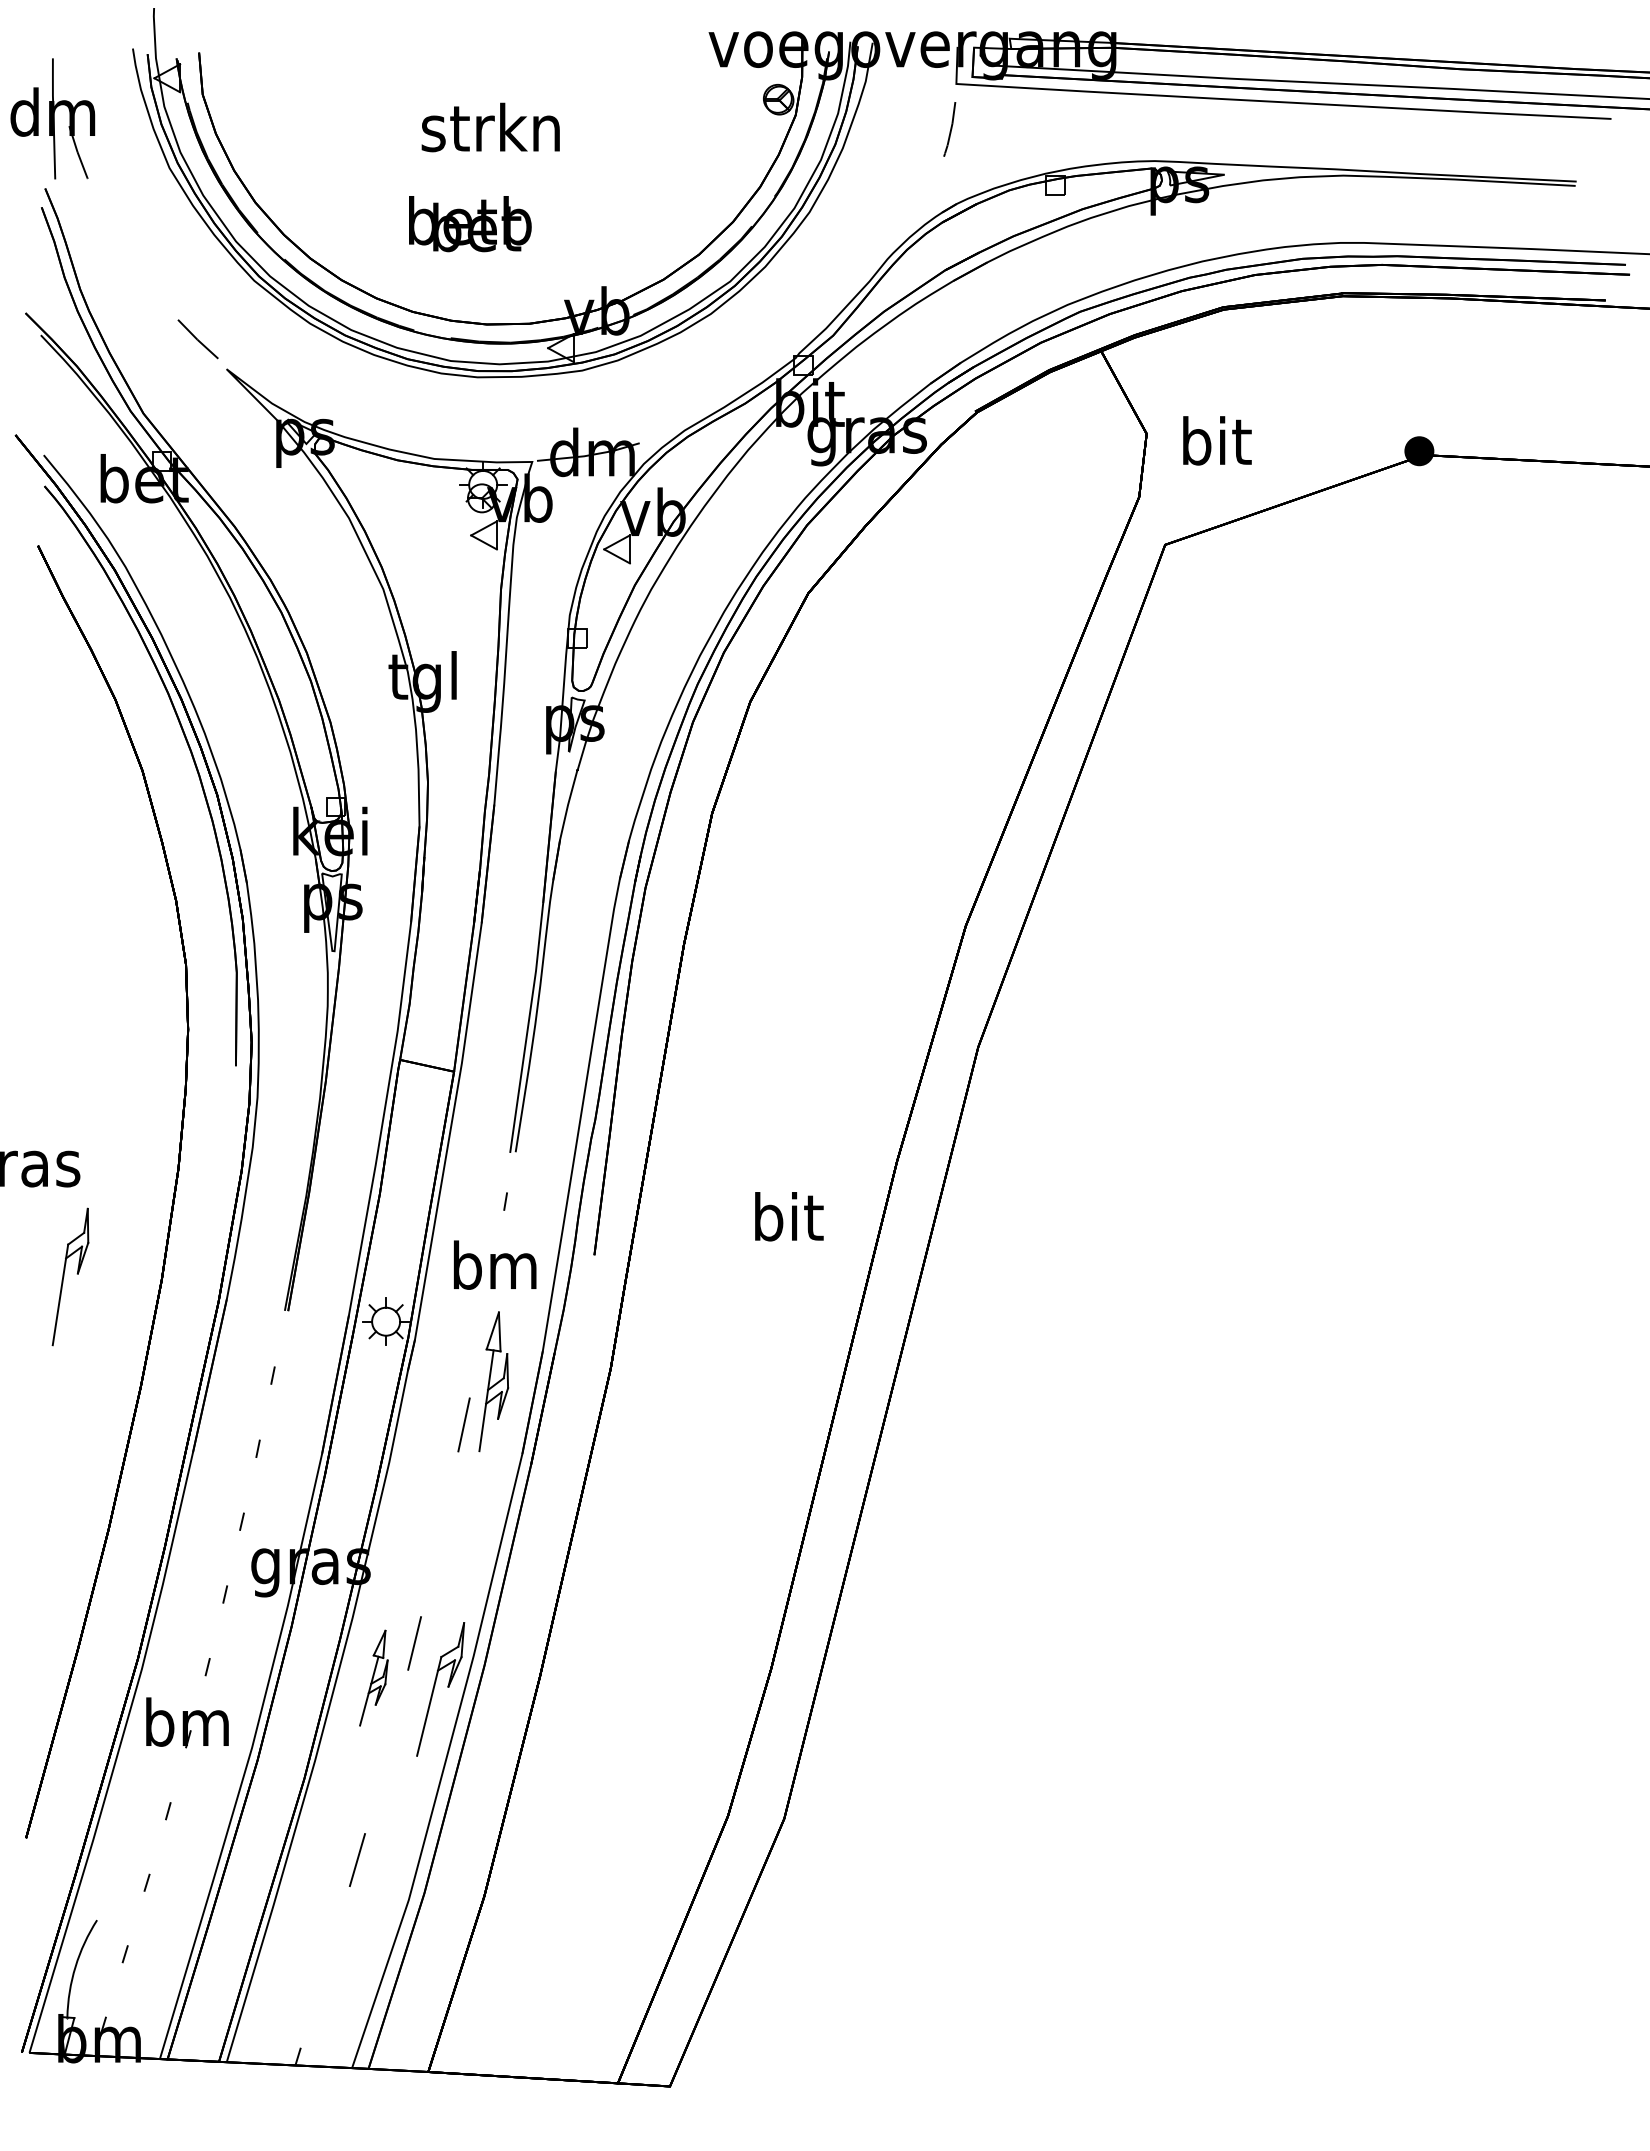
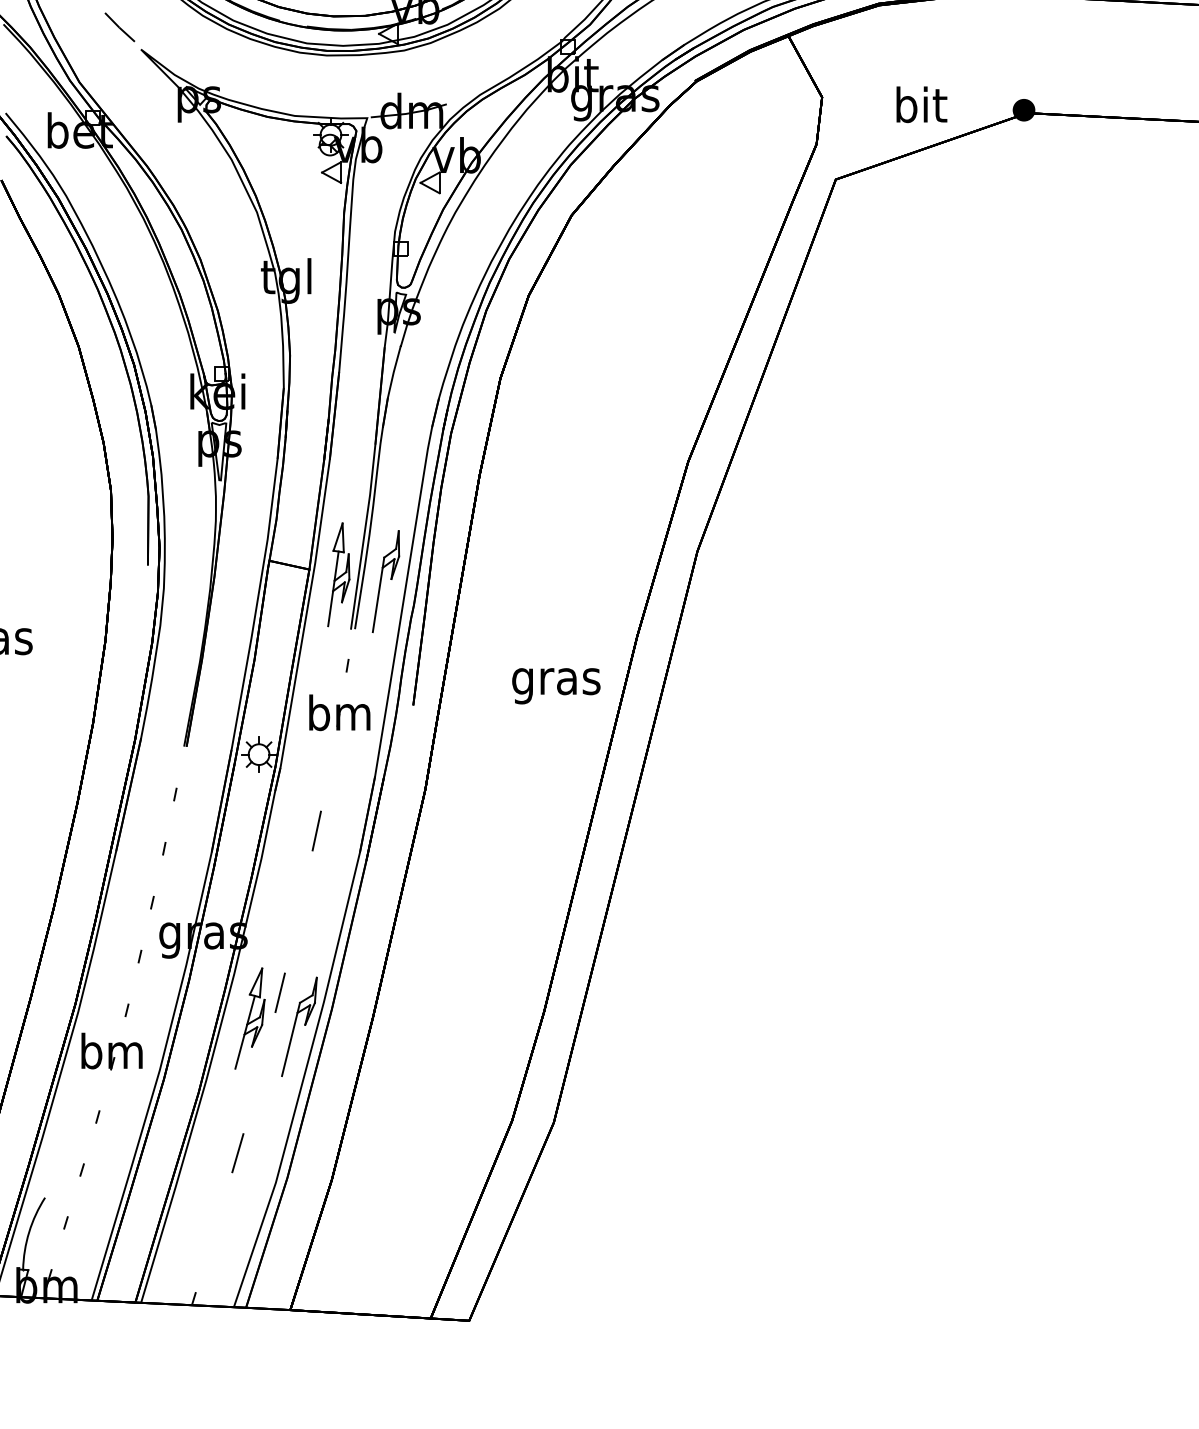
text: (1217, 440) -> (921, 104), moved
text: (787, 1222) -> (556, 681), bit -> gras
part: (70, 1276) -> (385, 581), moved
part: (493, 1381) -> (338, 574), moved
part: (373, 1677) -> (249, 1018), size x1.43

